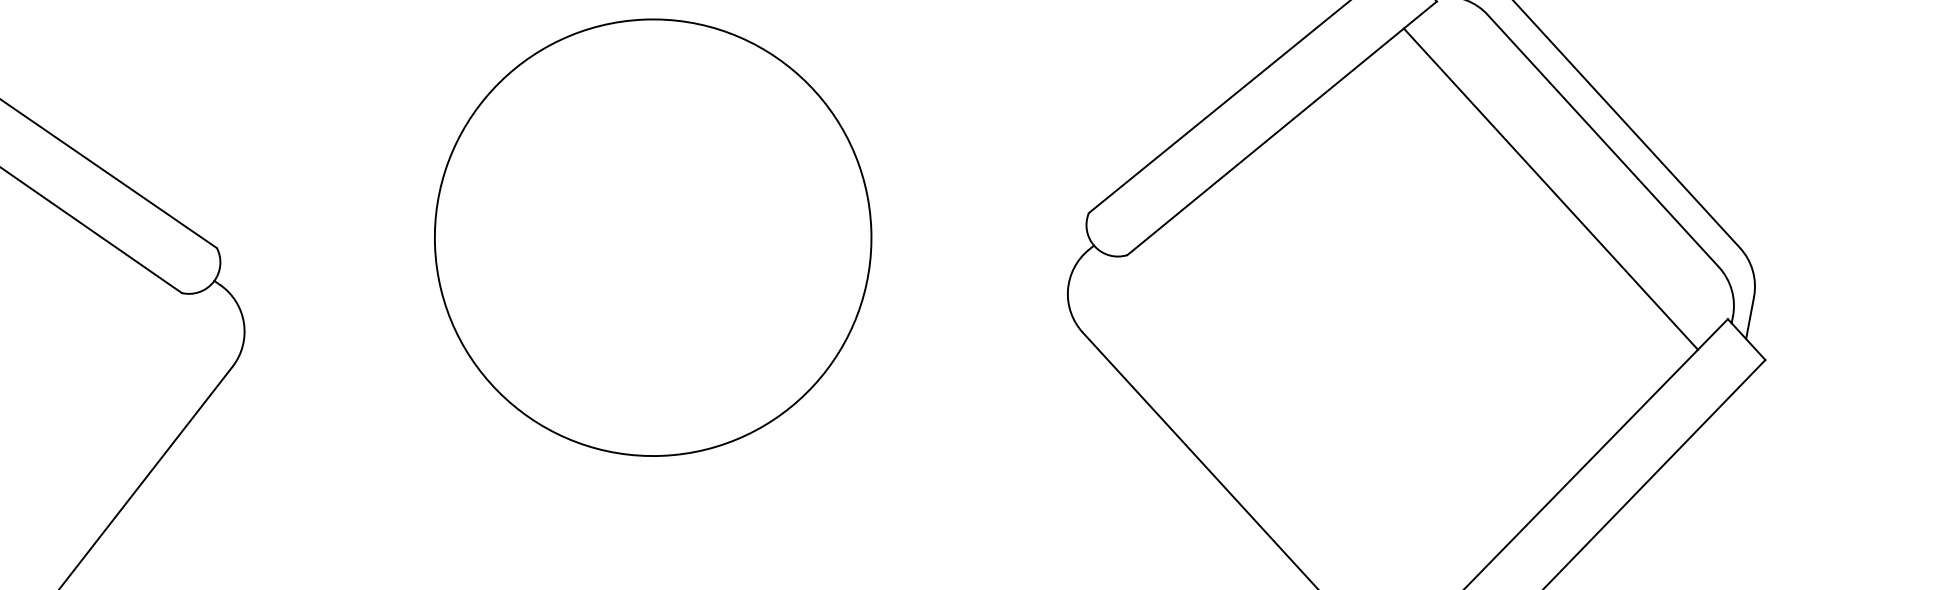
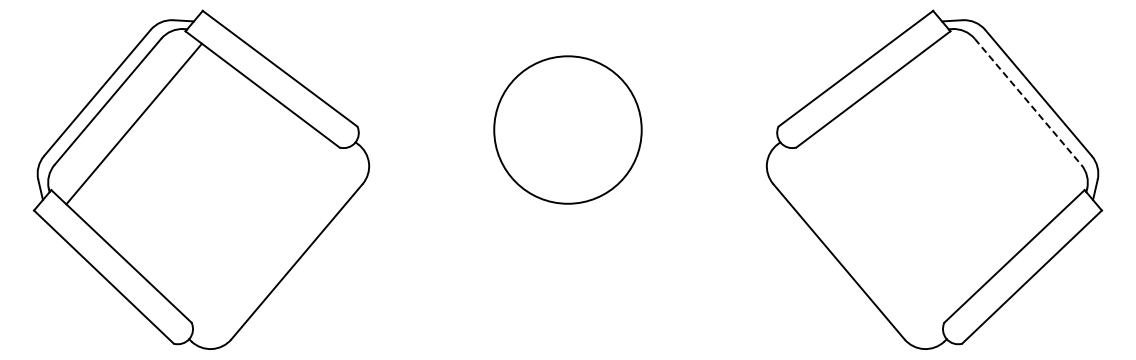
line: (1604, 140) -> (1028, 101), solid -> dashed
line: (1550, 188) -> (1001, 123), removed
circle: (652, 236) -> (567, 129), size x0.7

